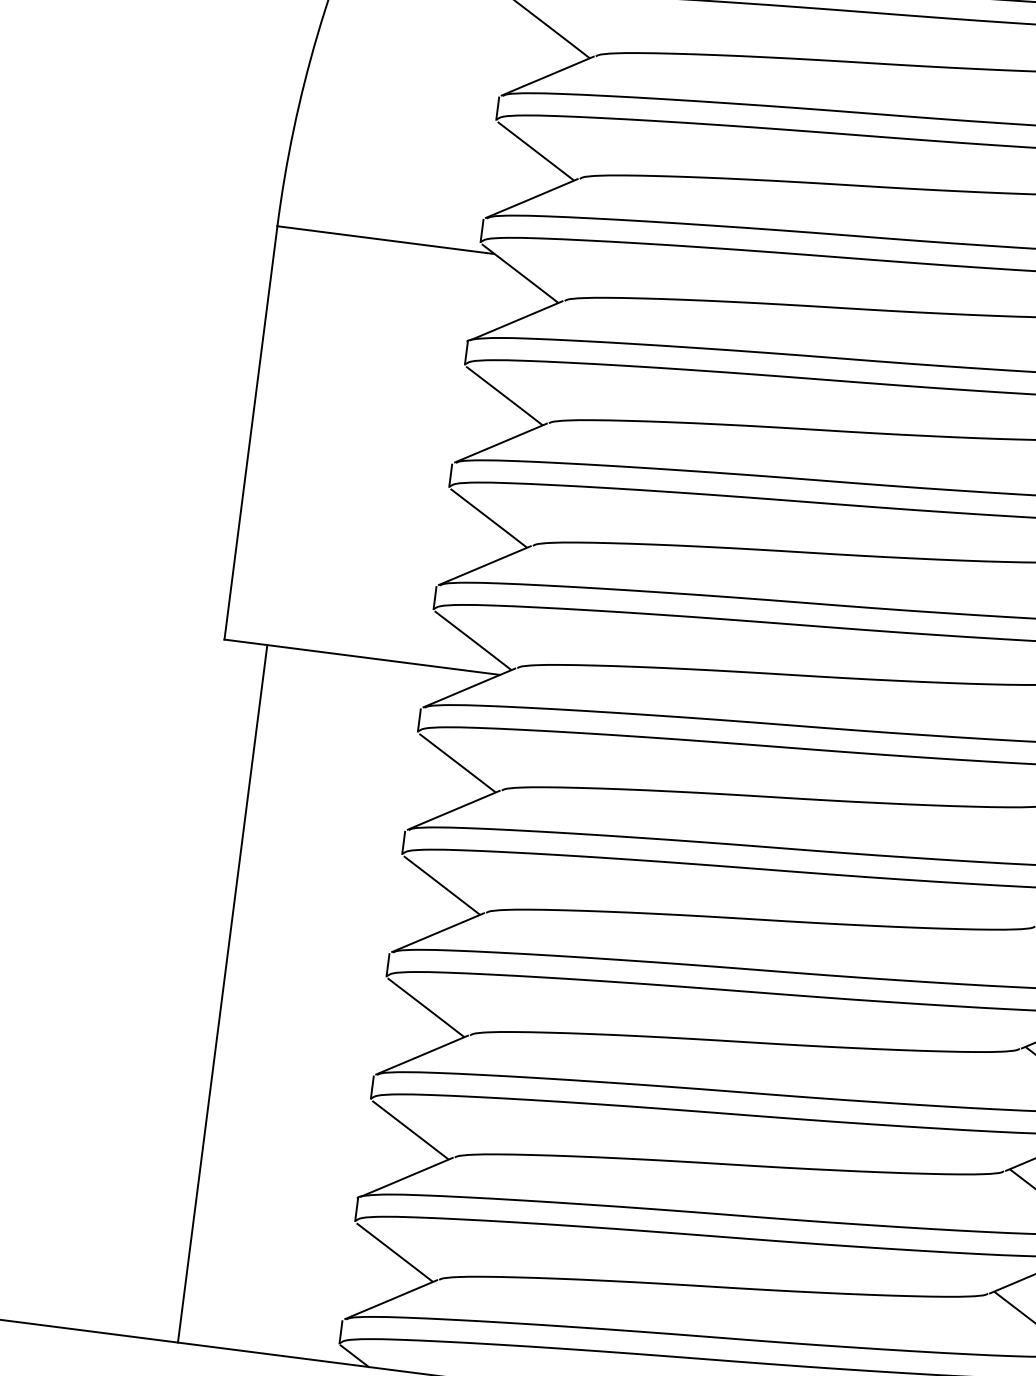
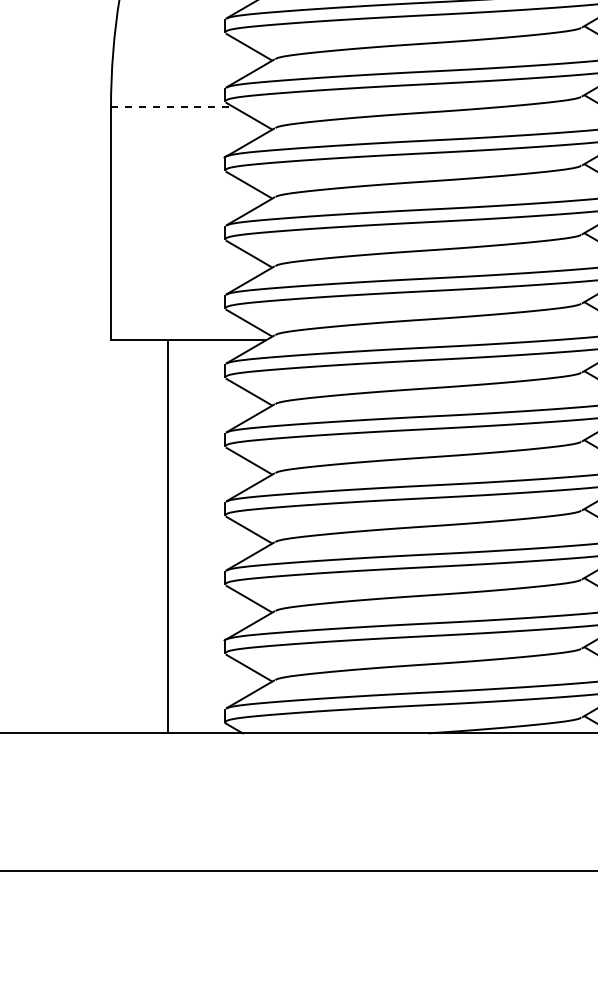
line: (386, 241) -> (172, 107), solid -> dashed
line: (223, 993) -> (168, 536), moved

